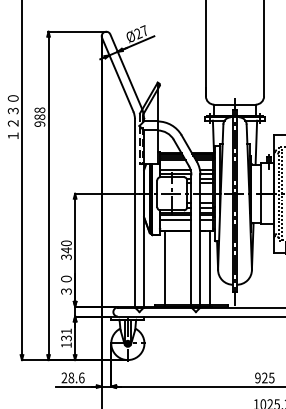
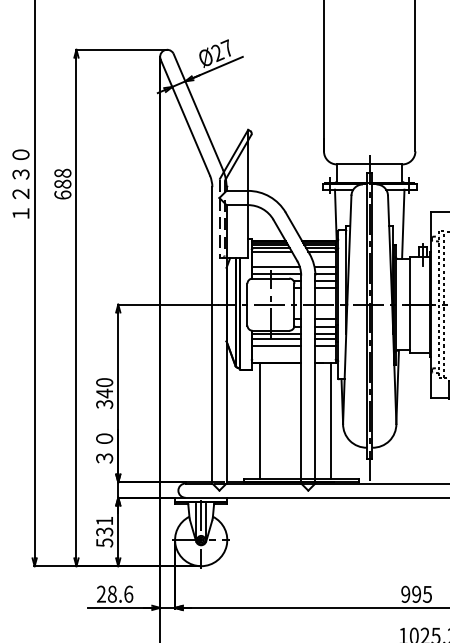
text: (39, 123) -> (62, 194), 988 -> 688
text: (66, 345) -> (104, 543), 131 -> 531
text: (264, 378) -> (416, 595), 925 -> 995

